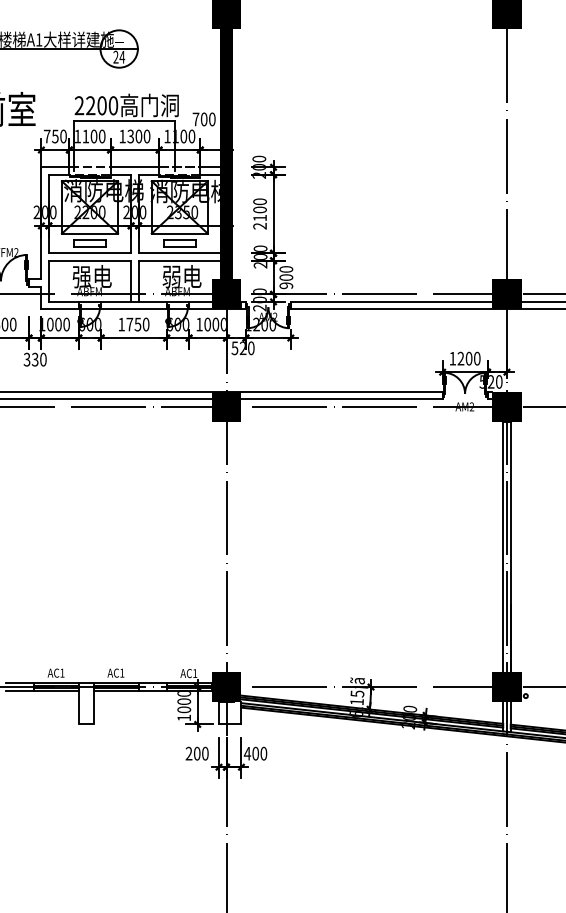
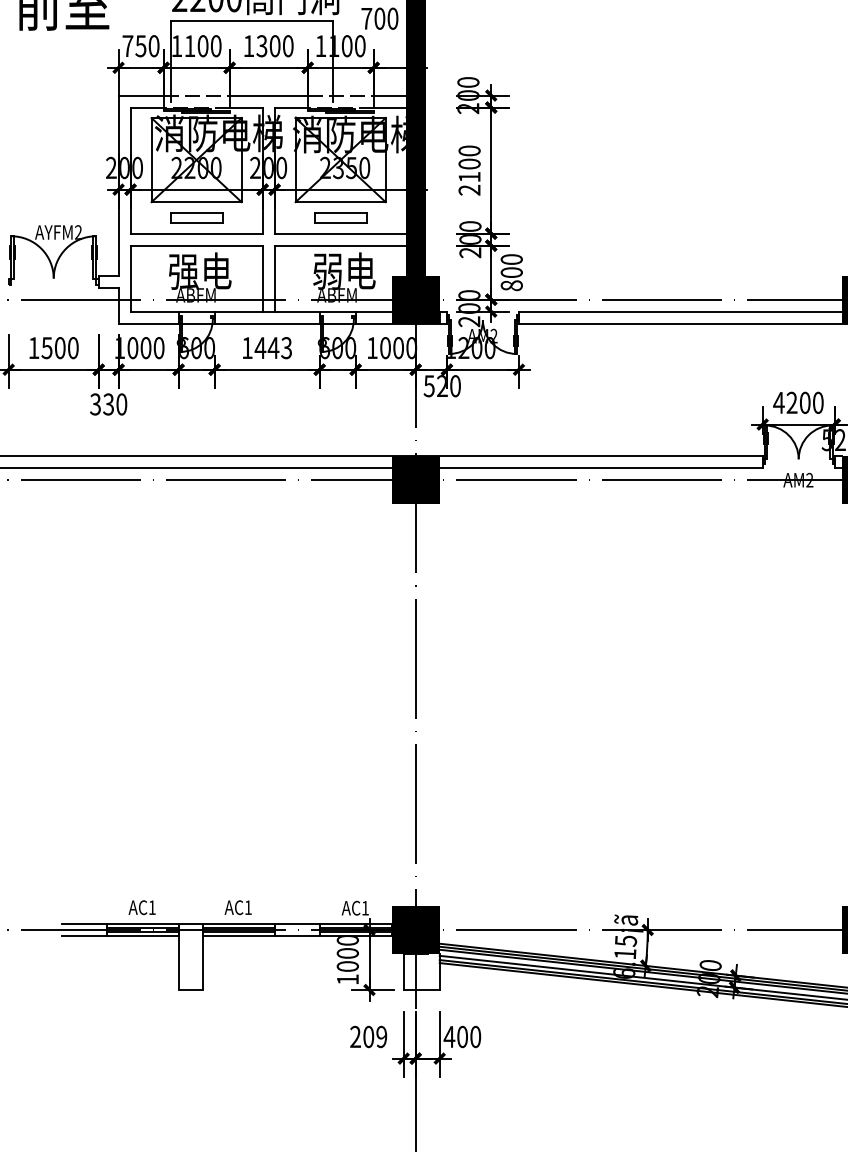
text: (286, 285) -> (512, 285), 900 -> 800
text: (137, 324) -> (272, 347), 1750 -> 1443
text: (452, 358) -> (778, 402), 1200 -> 4200
text: (205, 753) -> (382, 1036), 200 -> 209

